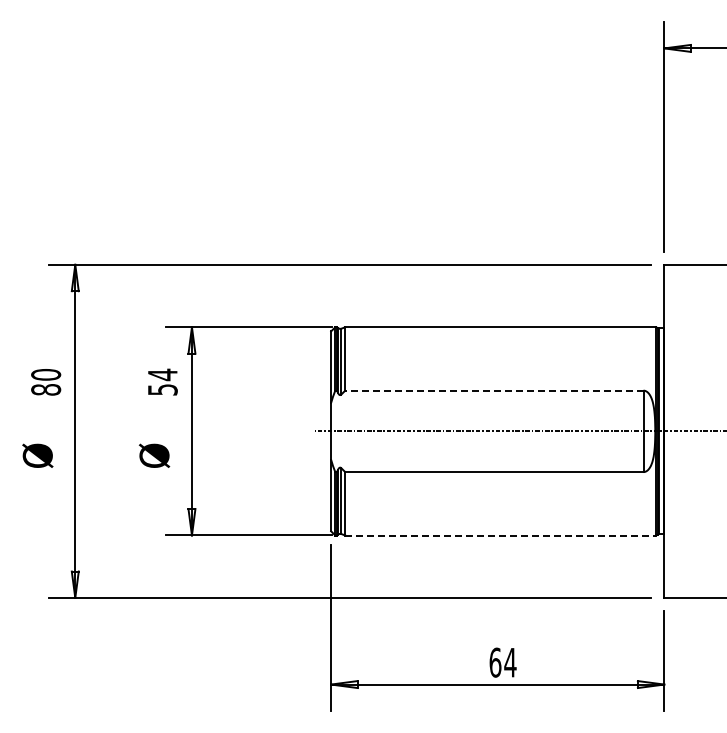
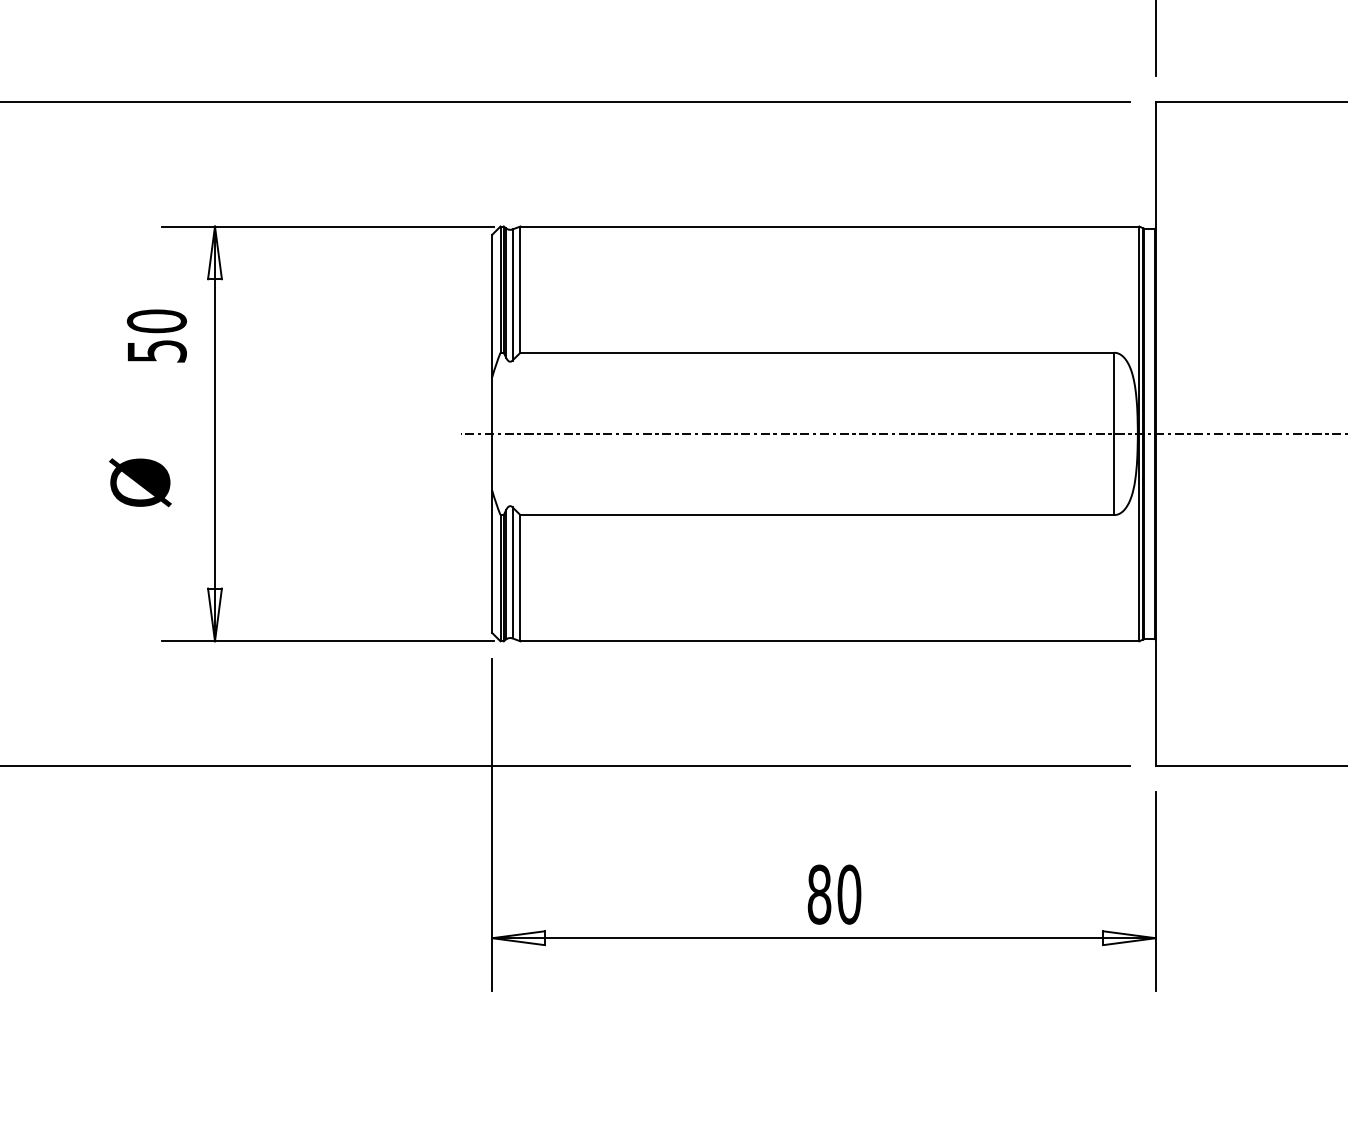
text: (162, 374) -> (156, 320), 54 -> 50
line: (493, 390) -> (815, 352), dashed -> solid
line: (501, 535) -> (831, 641), dashed -> solid
text: (502, 662) -> (833, 894), 64 -> 80

